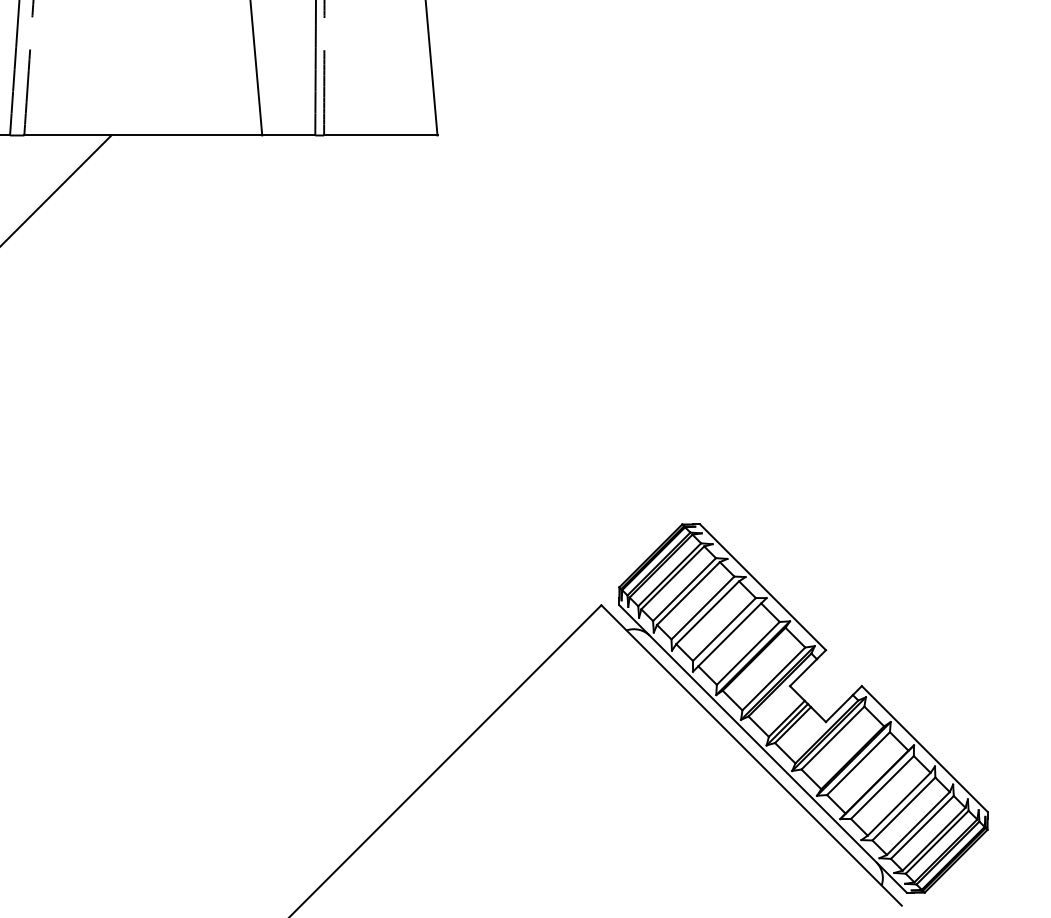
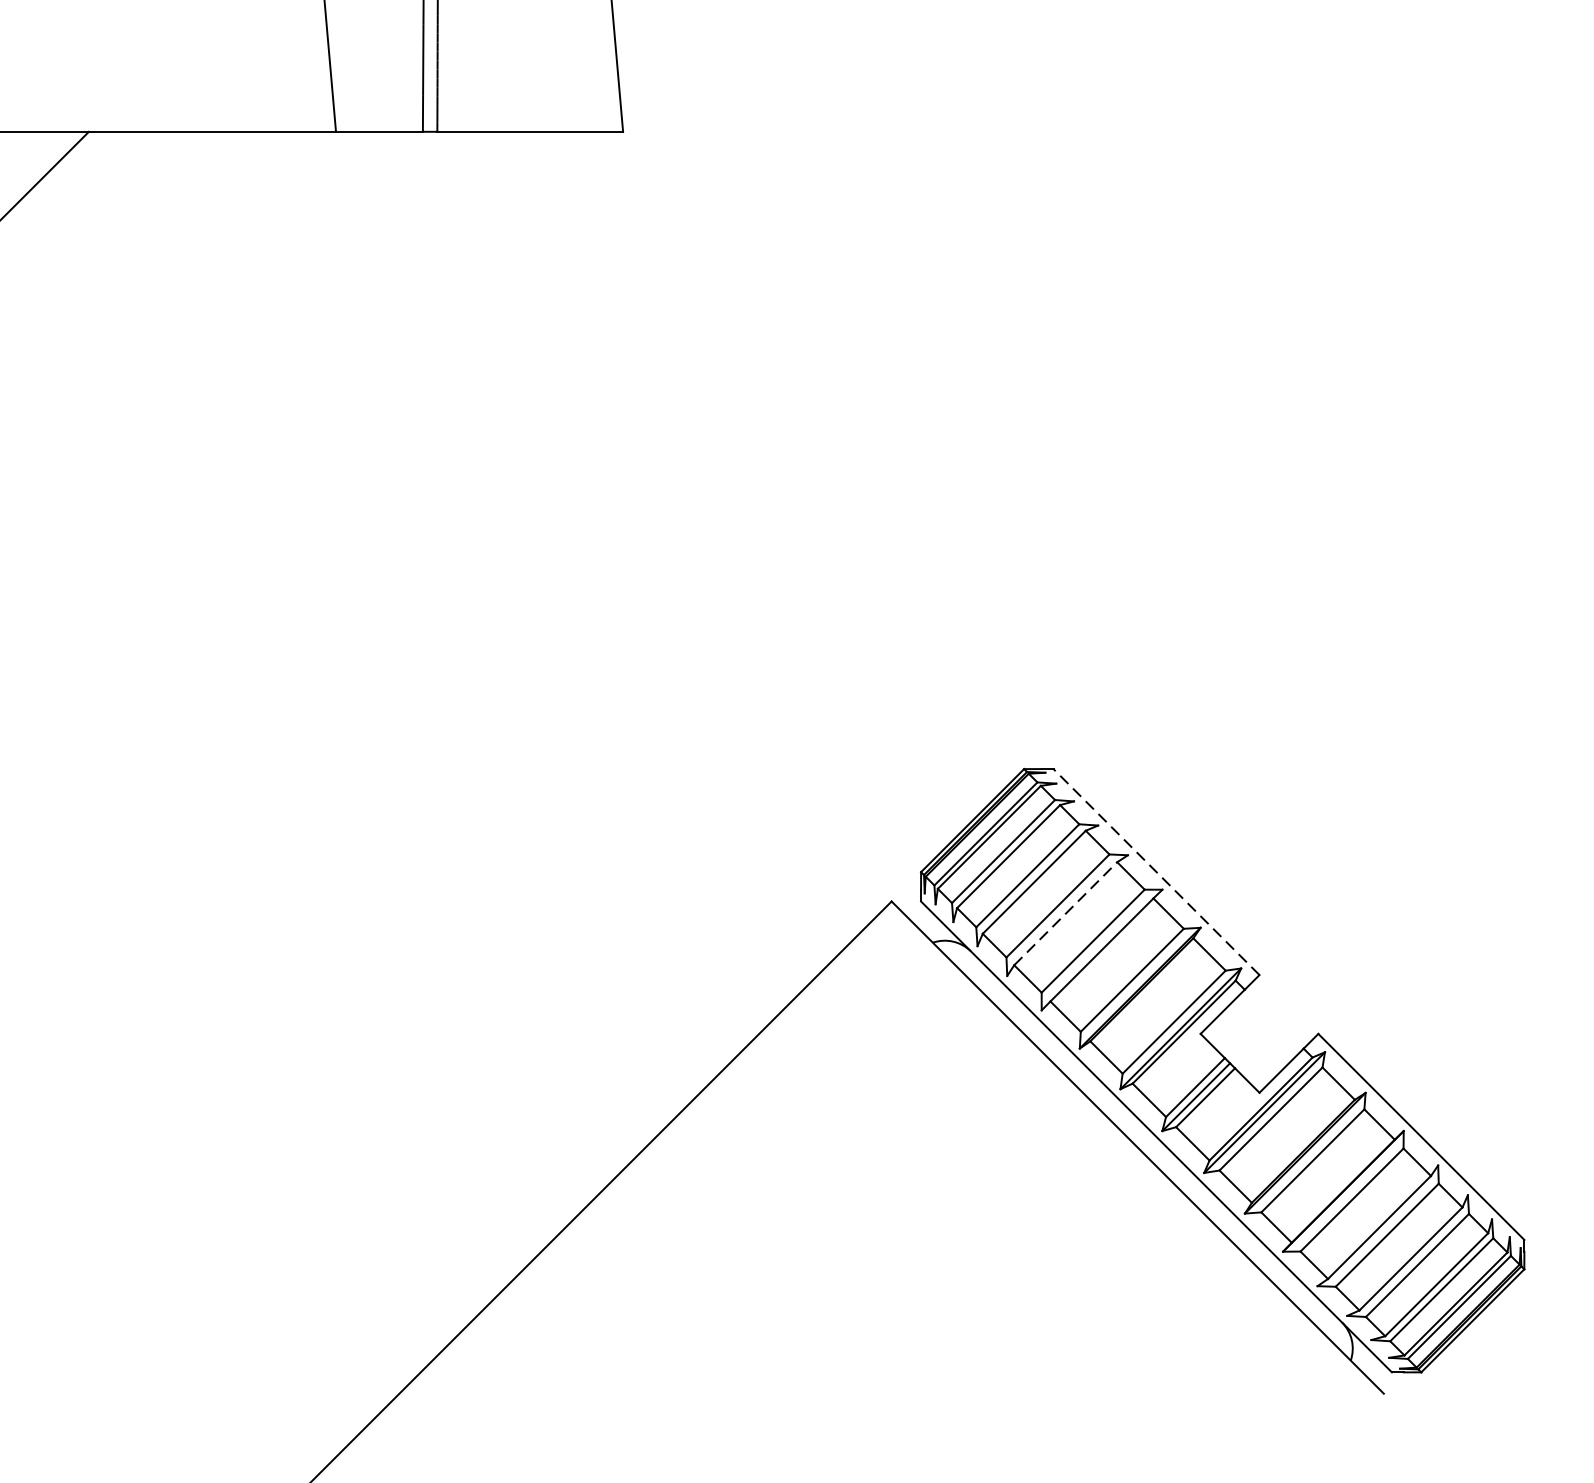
line: (763, 587) -> (1157, 872), solid -> dashed
line: (708, 612) -> (1067, 913), solid -> dashed

